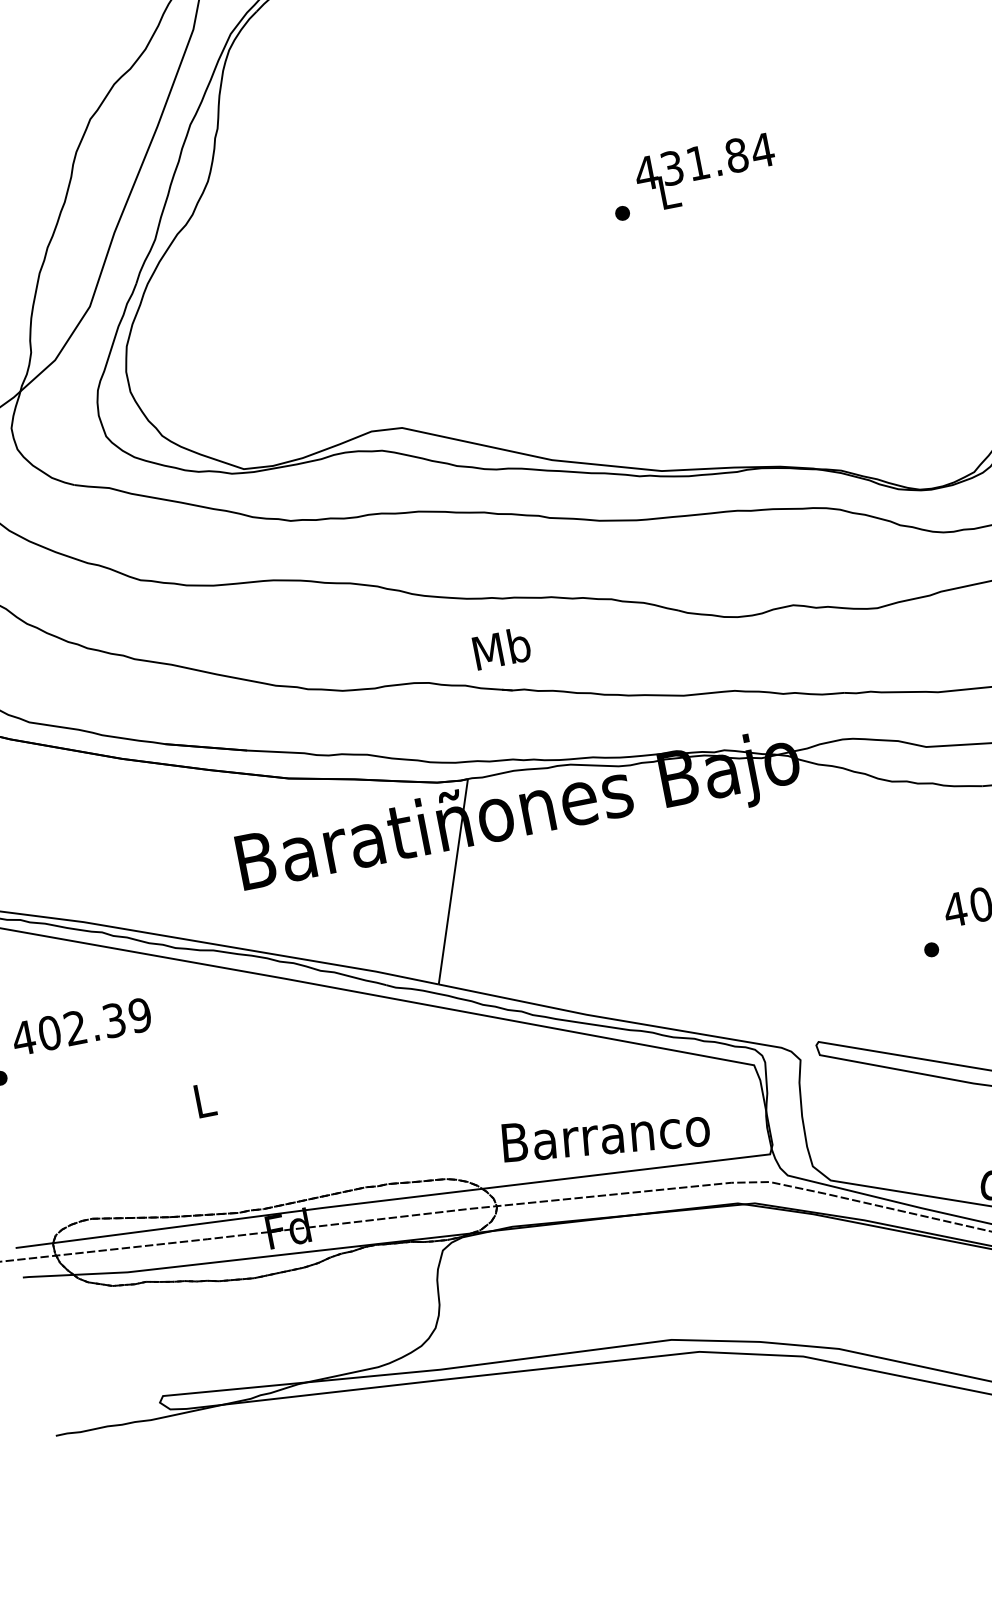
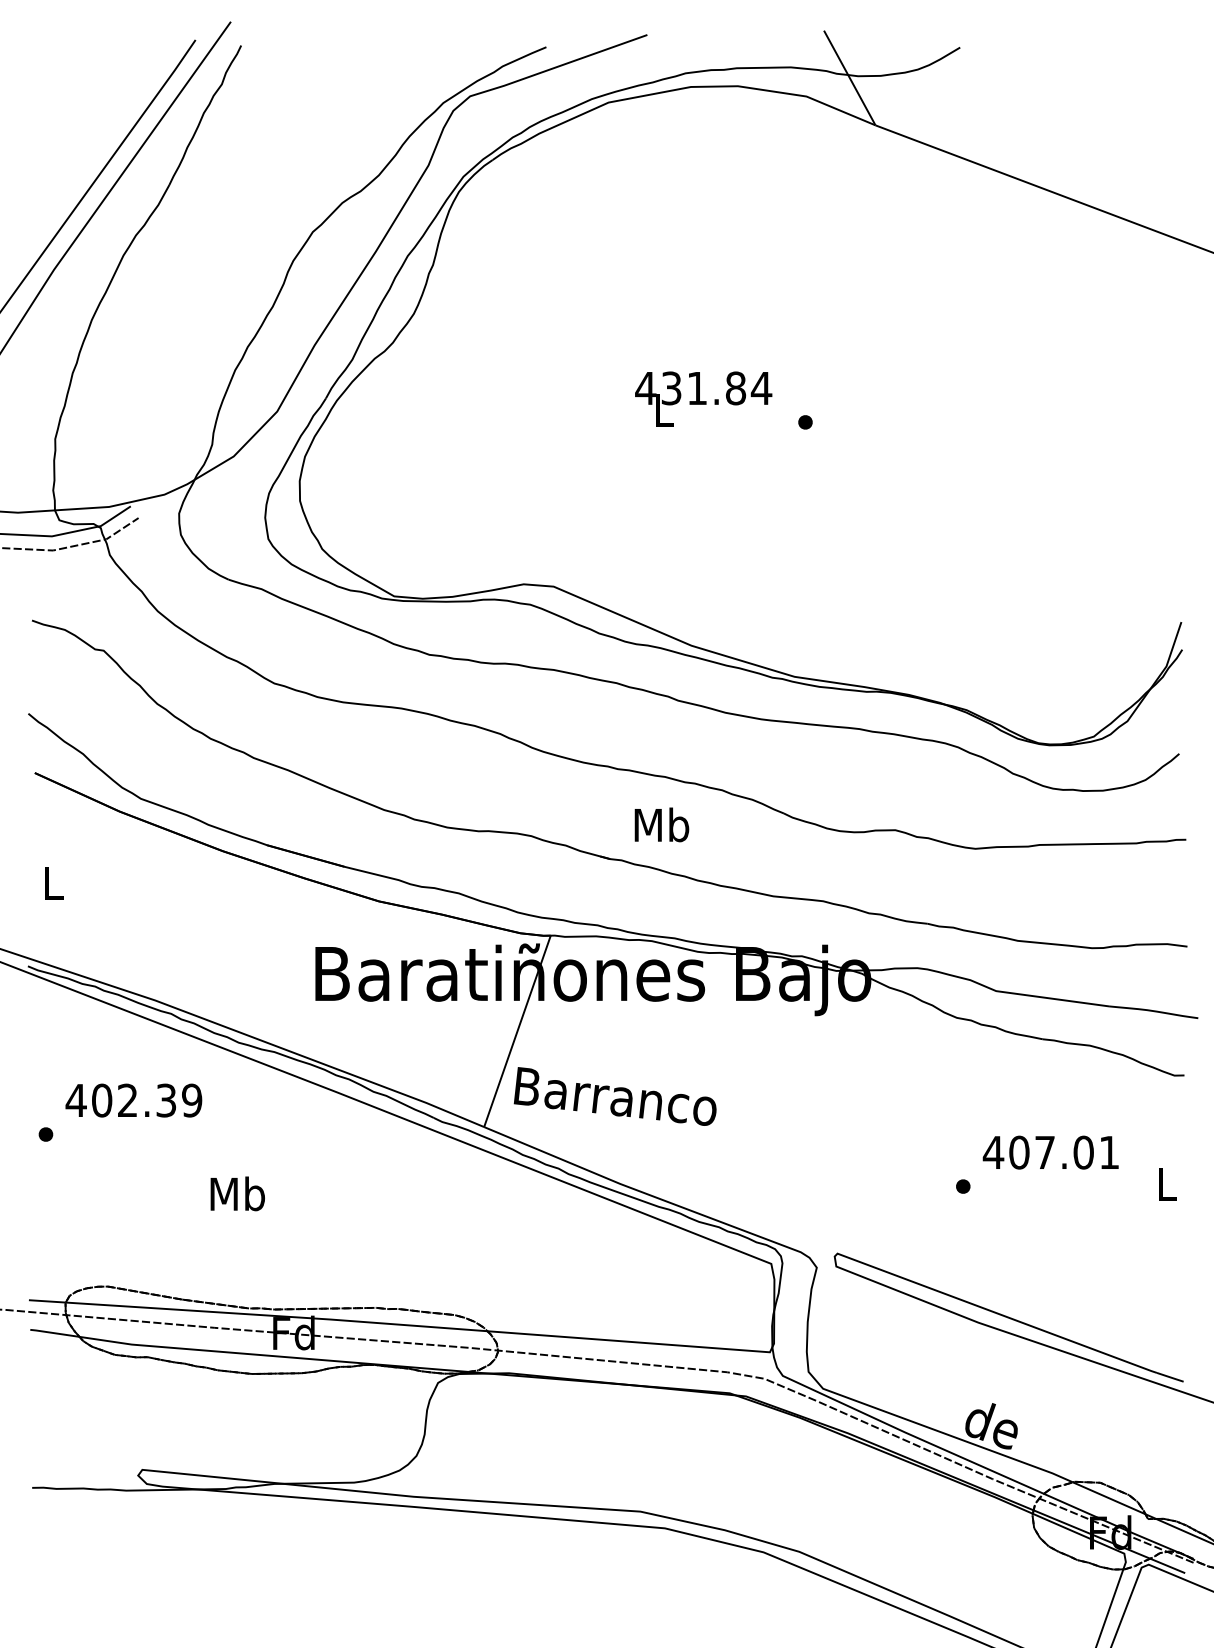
text: (706, 172) -> (703, 398), moved
text: (501, 648) -> (661, 824), moved
text: (204, 1099) -> (237, 1193), L -> Mb
text: (604, 1134) -> (614, 1096), moved

